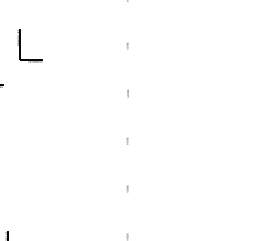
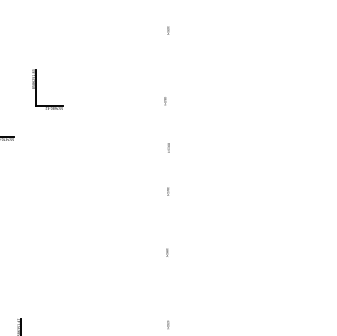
text: (127, 46) -> (165, 101), moved
text: (127, 141) -> (168, 191), moved
text: (127, 188) -> (167, 252), moved

